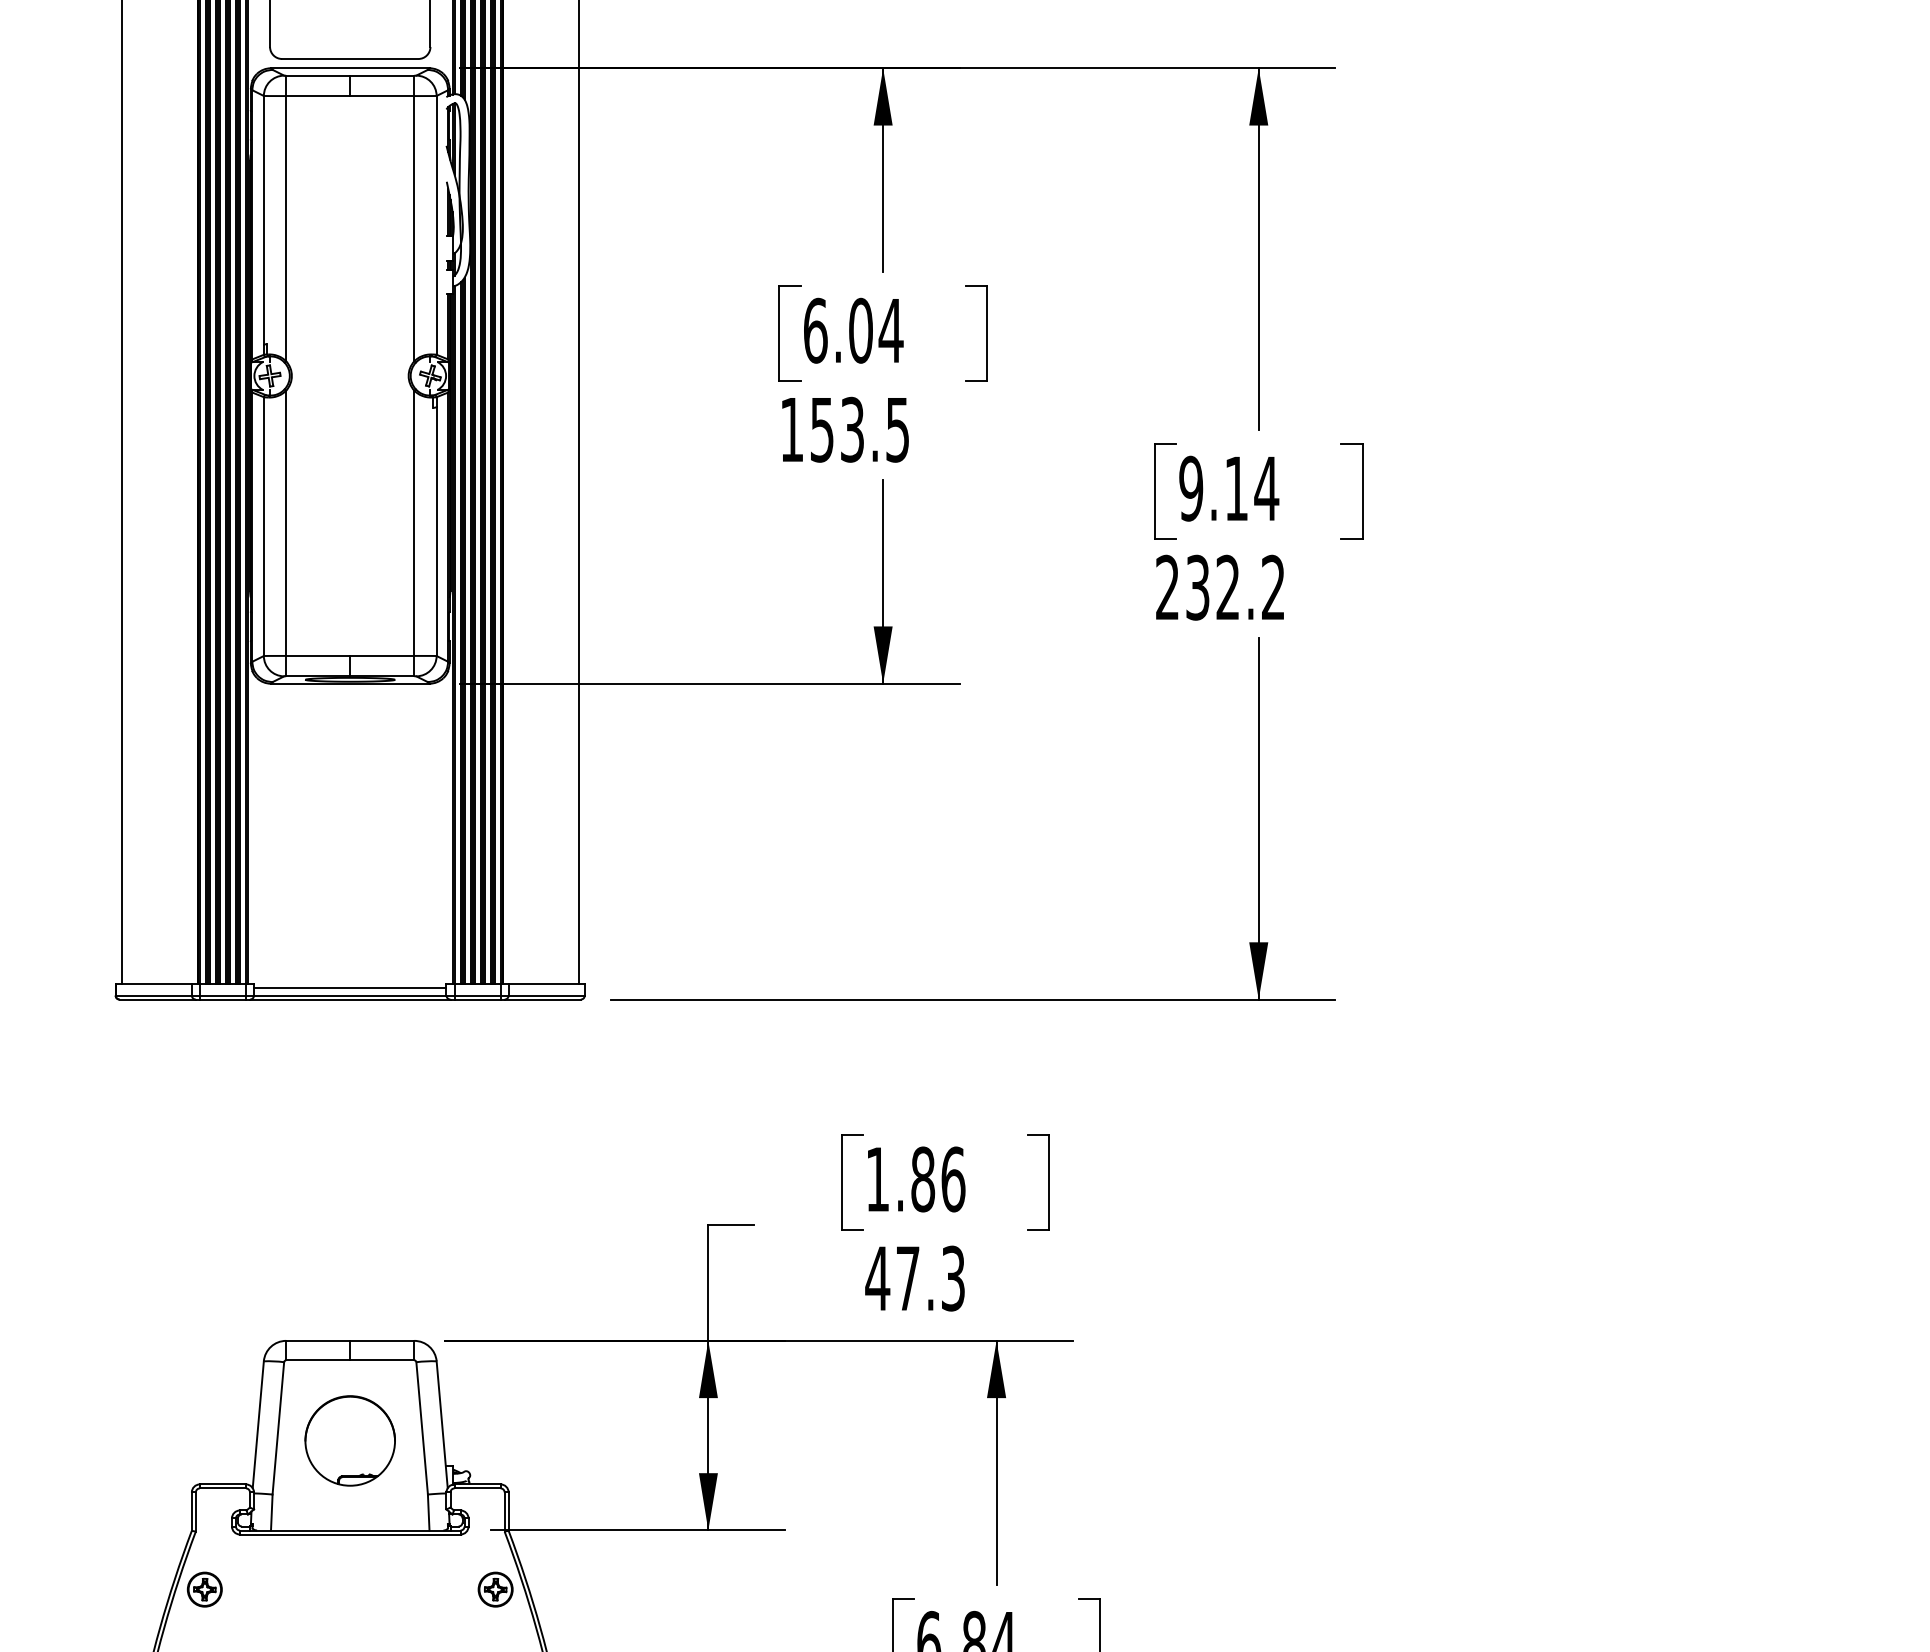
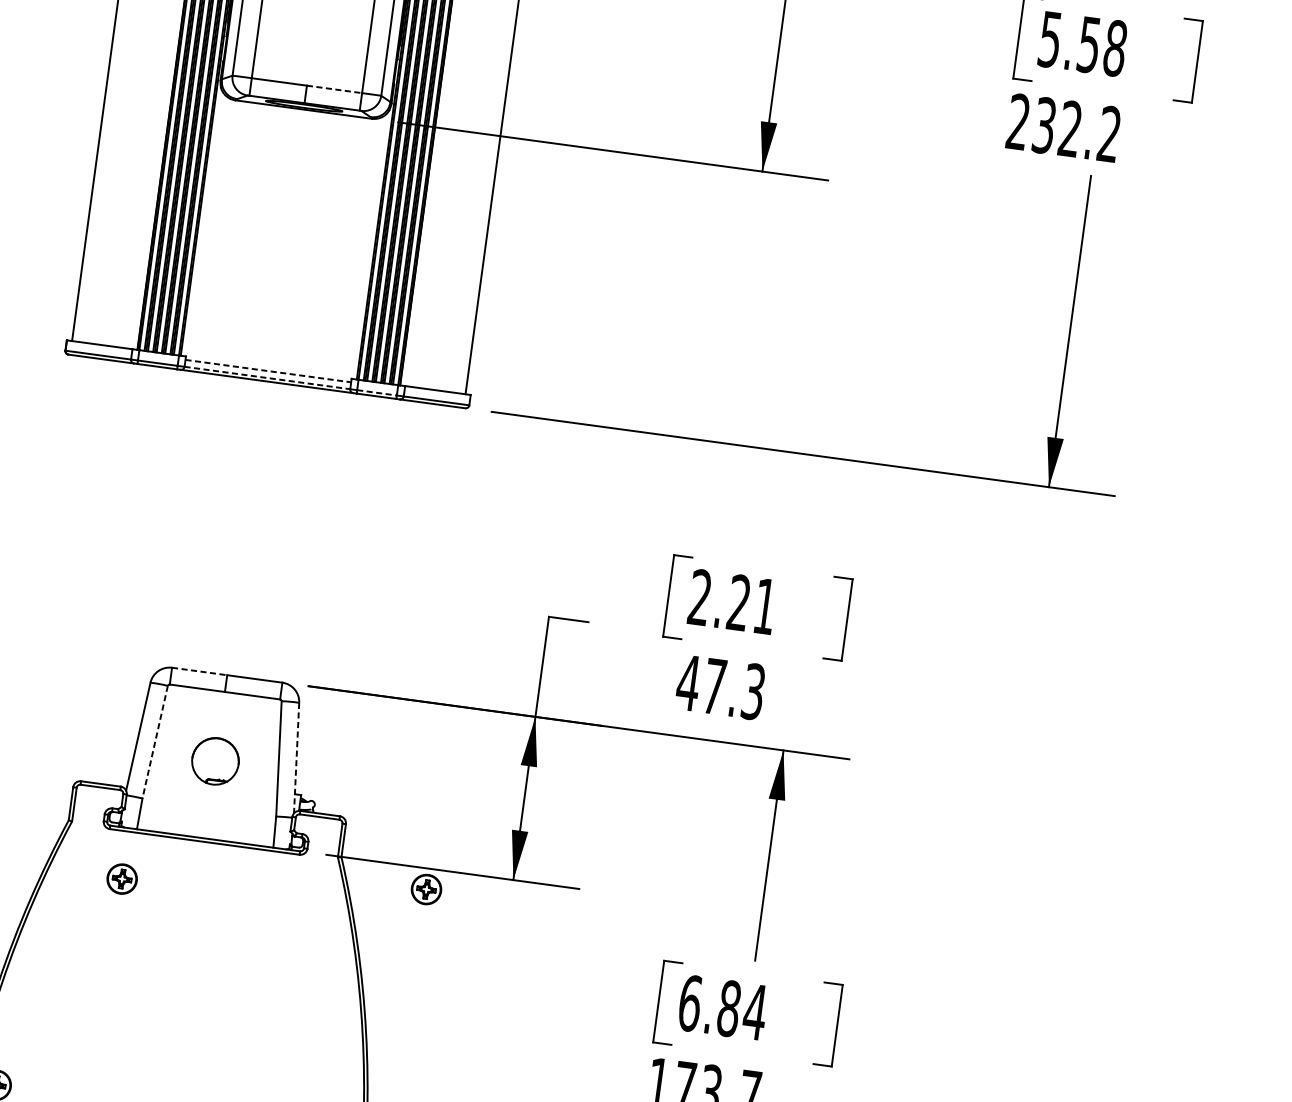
text: (1229, 488) -> (1083, 43), 9.14 -> 5.58
line: (382, 655) -> (334, 89), solid -> dashed
line: (350, 987) -> (268, 371), solid -> dashed
line: (350, 995) -> (267, 377), solid -> dashed
line: (478, 995) -> (377, 392), solid -> dashed
text: (915, 1179) -> (732, 602), 1.86 -> 2.21
line: (318, 1340) -> (199, 671), solid -> dashed
line: (442, 1424) -> (296, 757), solid -> dashed
line: (278, 1428) -> (155, 742), solid -> dashed
part: (349, 1440) -> (214, 760), size x0.6
part: (204, 1589) -> (121, 878), moved
part: (495, 1589) -> (426, 889), moved

